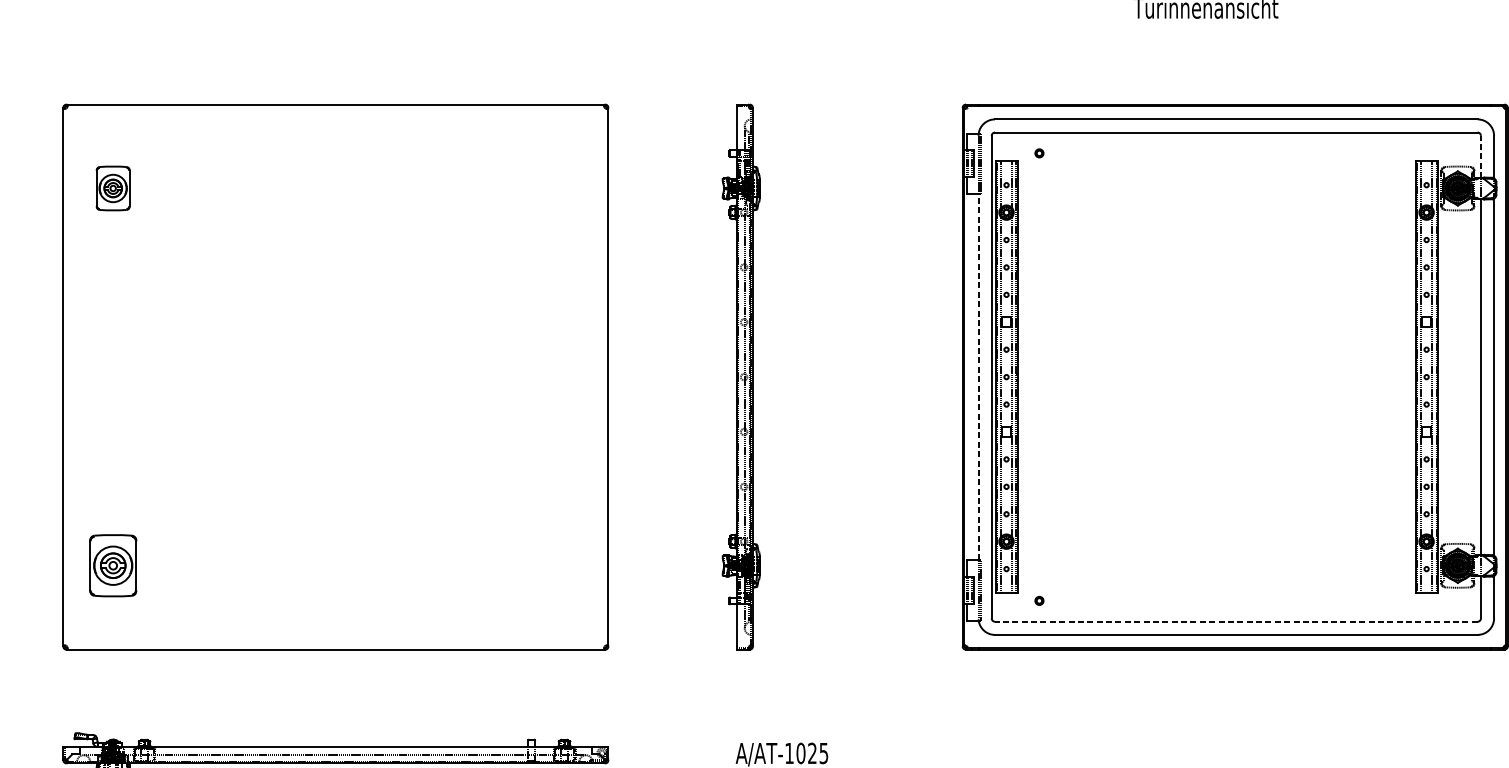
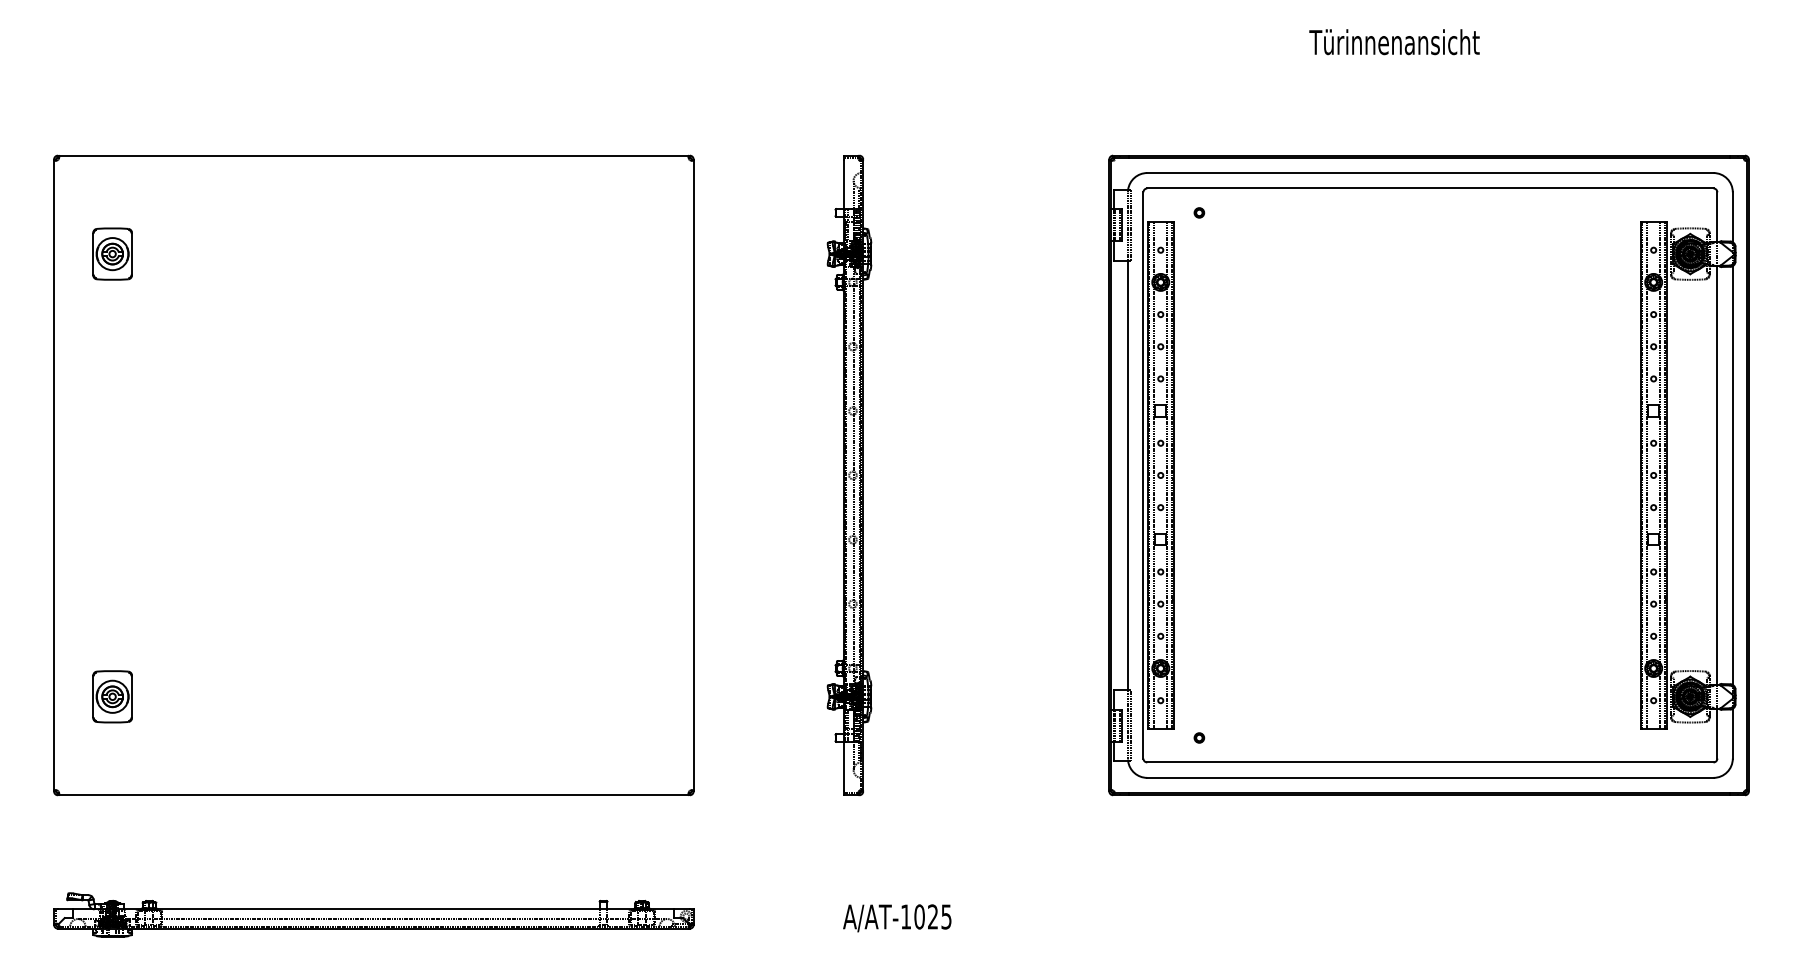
line: (1481, 157) -> (1717, 217), dashed -> solid
line: (978, 377) -> (1127, 475), dashed -> solid
part: (113, 565) -> (112, 696), size x0.71
line: (1235, 621) -> (1429, 762), dashed -> solid

